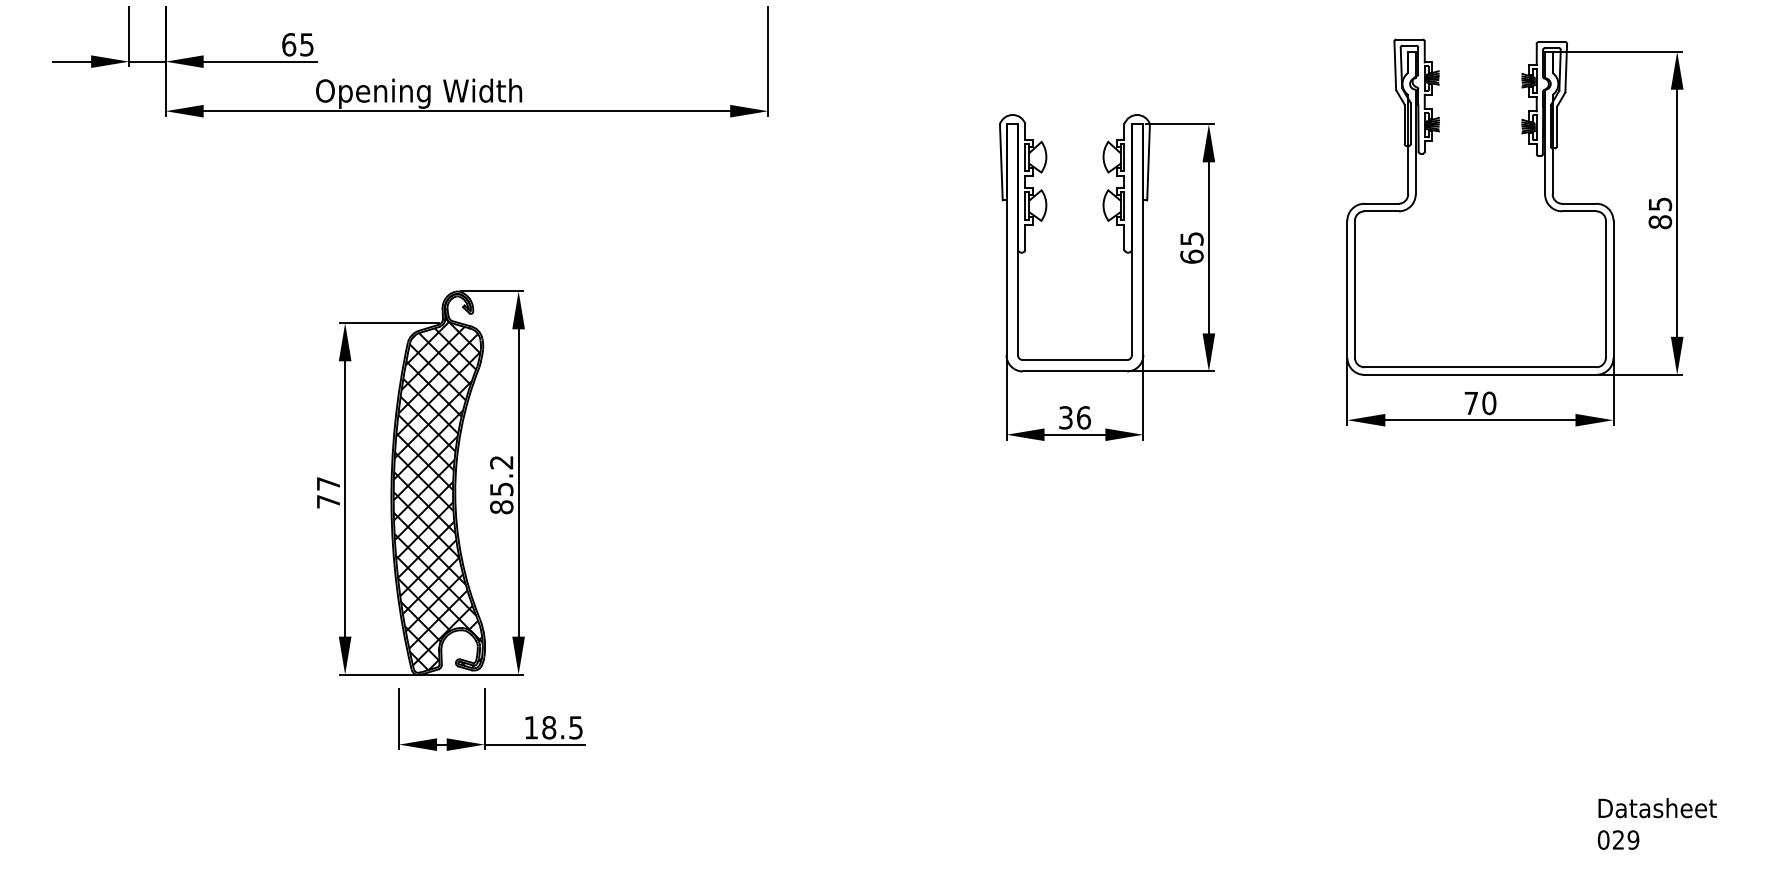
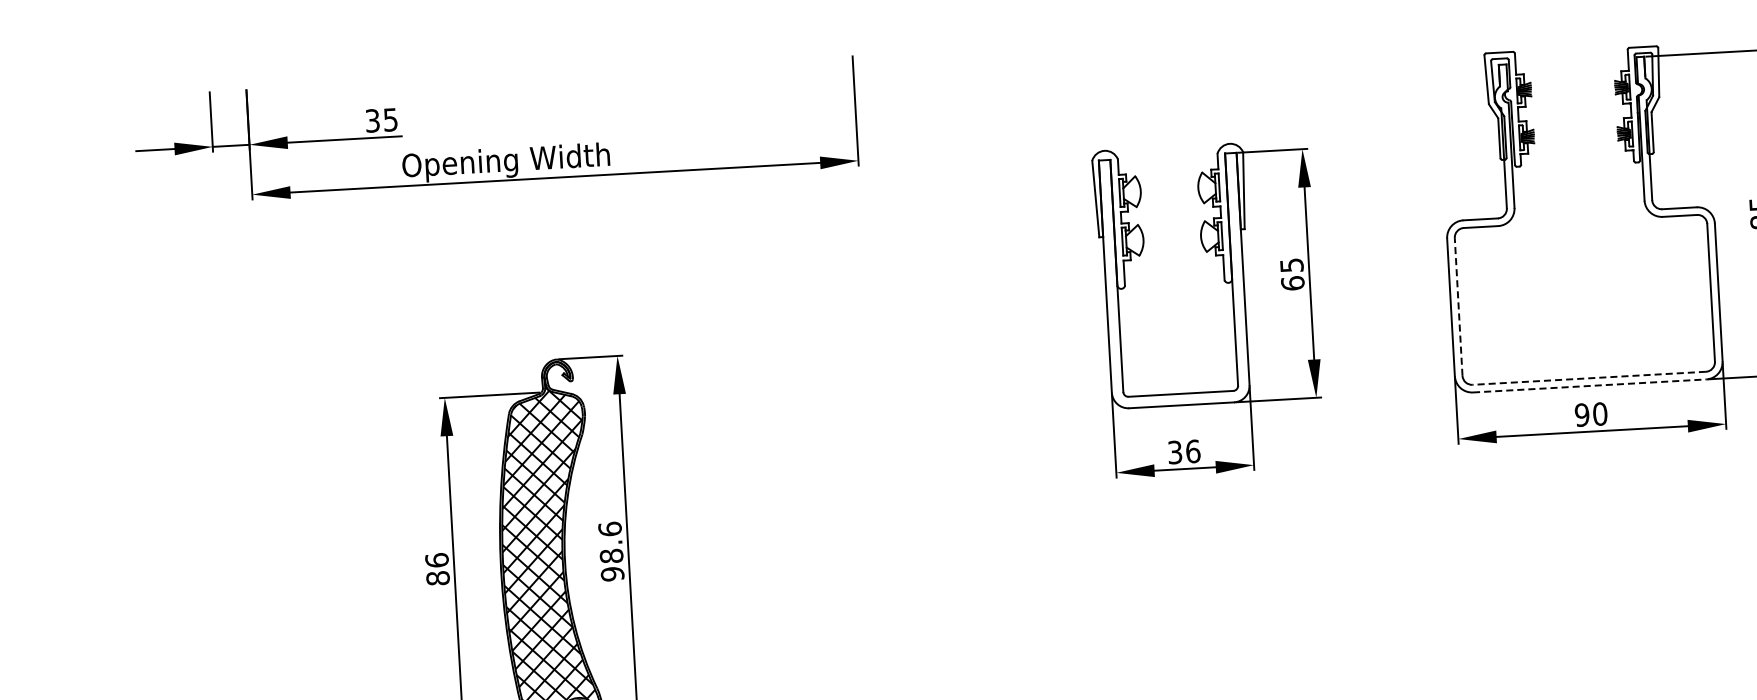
text: (289, 44) -> (373, 120), 65 -> 35
line: (1354, 288) -> (1458, 306), solid -> dashed
line: (1480, 367) -> (1589, 378), solid -> dashed
line: (1480, 374) -> (1589, 385), solid -> dashed
text: (1471, 403) -> (1582, 415), 70 -> 90
text: (501, 484) -> (611, 551), 85.2 -> 98.6
text: (328, 492) -> (437, 569), 77 -> 86

